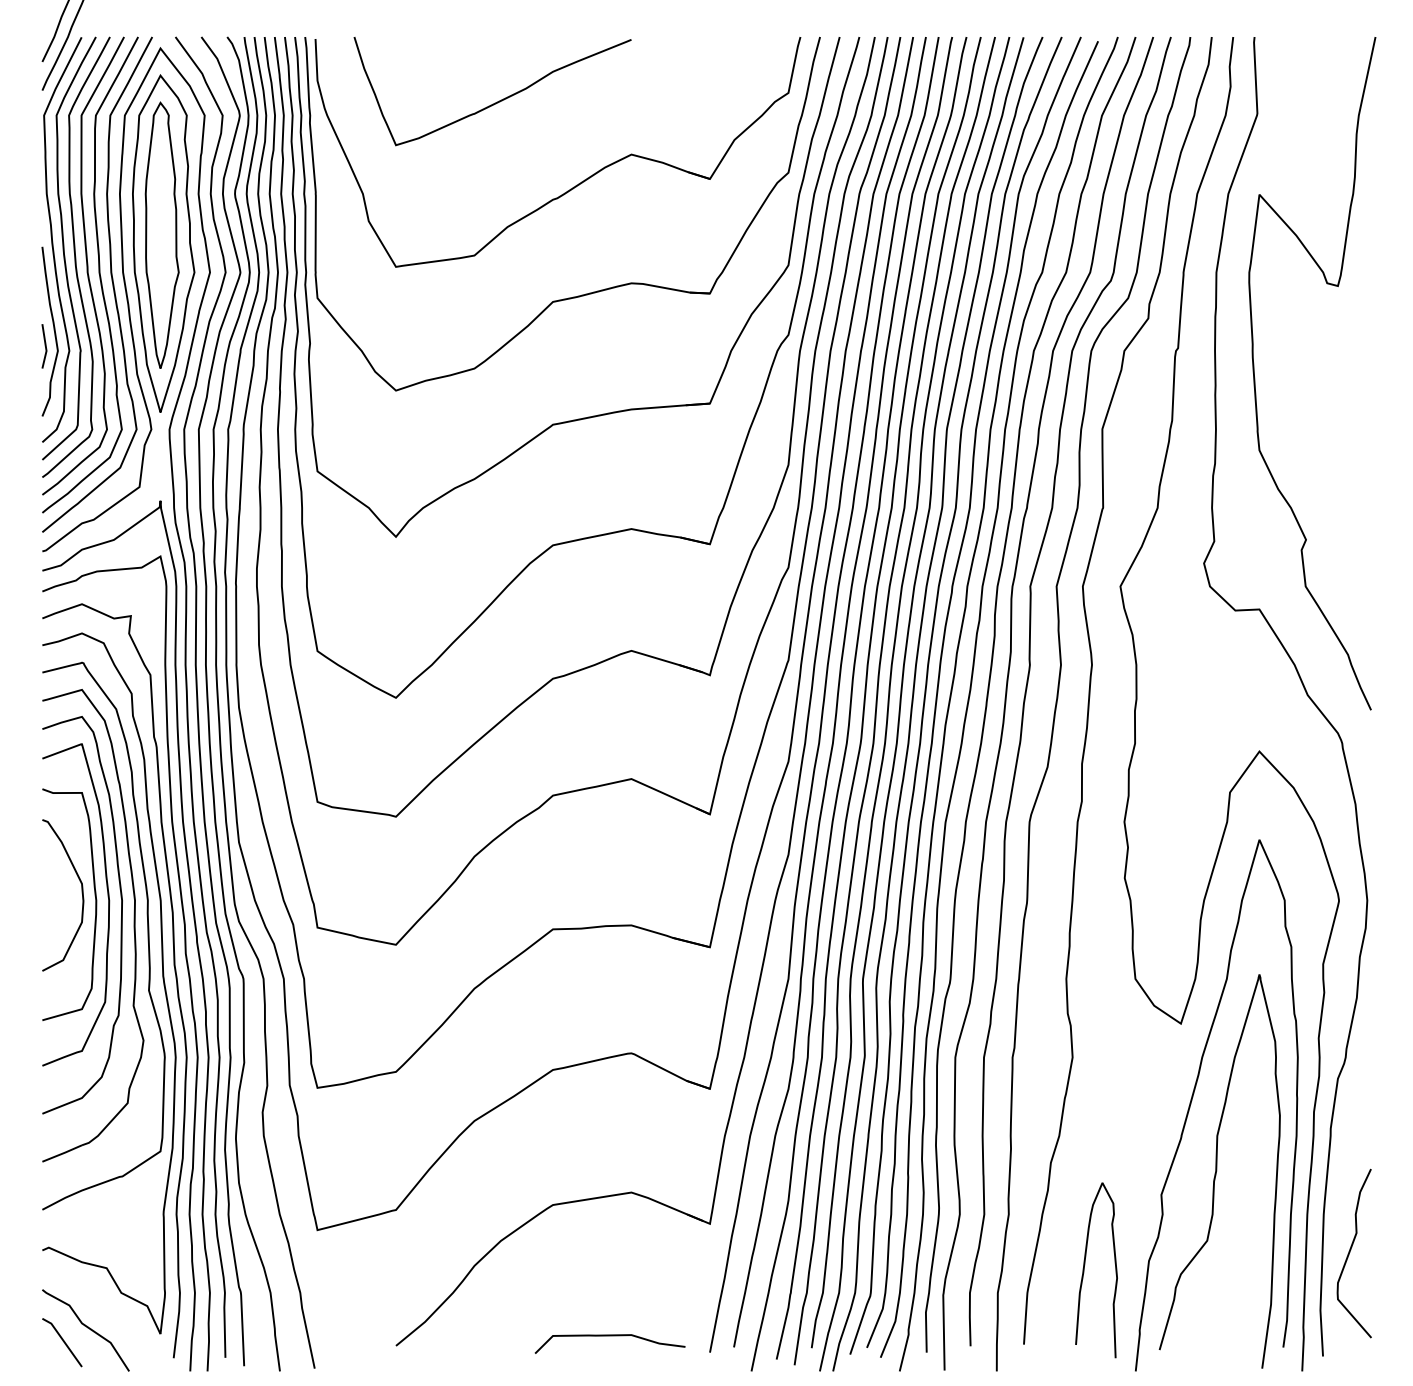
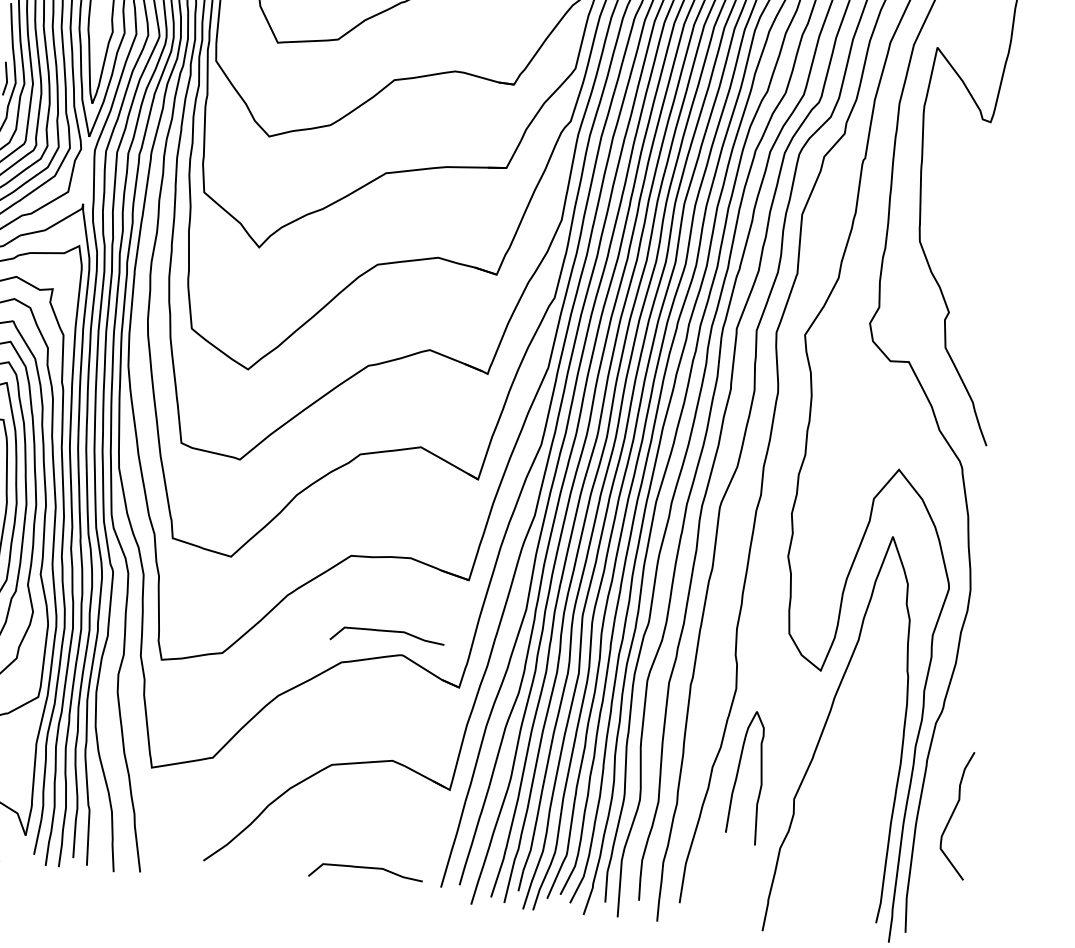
curve: (609, 1024) -> (387, 631), added
curve: (1217, 1171) -> (838, 785), removed
curve: (1350, 1252) -> (953, 814), moved
curve: (1084, 1270) -> (737, 776), moved

